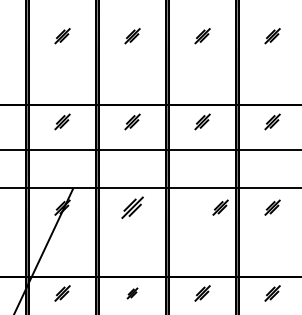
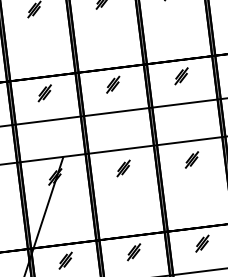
part: (132, 207) -> (123, 168), size x0.71
part: (220, 207) -> (191, 159), moved
part: (132, 293) -> (133, 252), size x1.43

